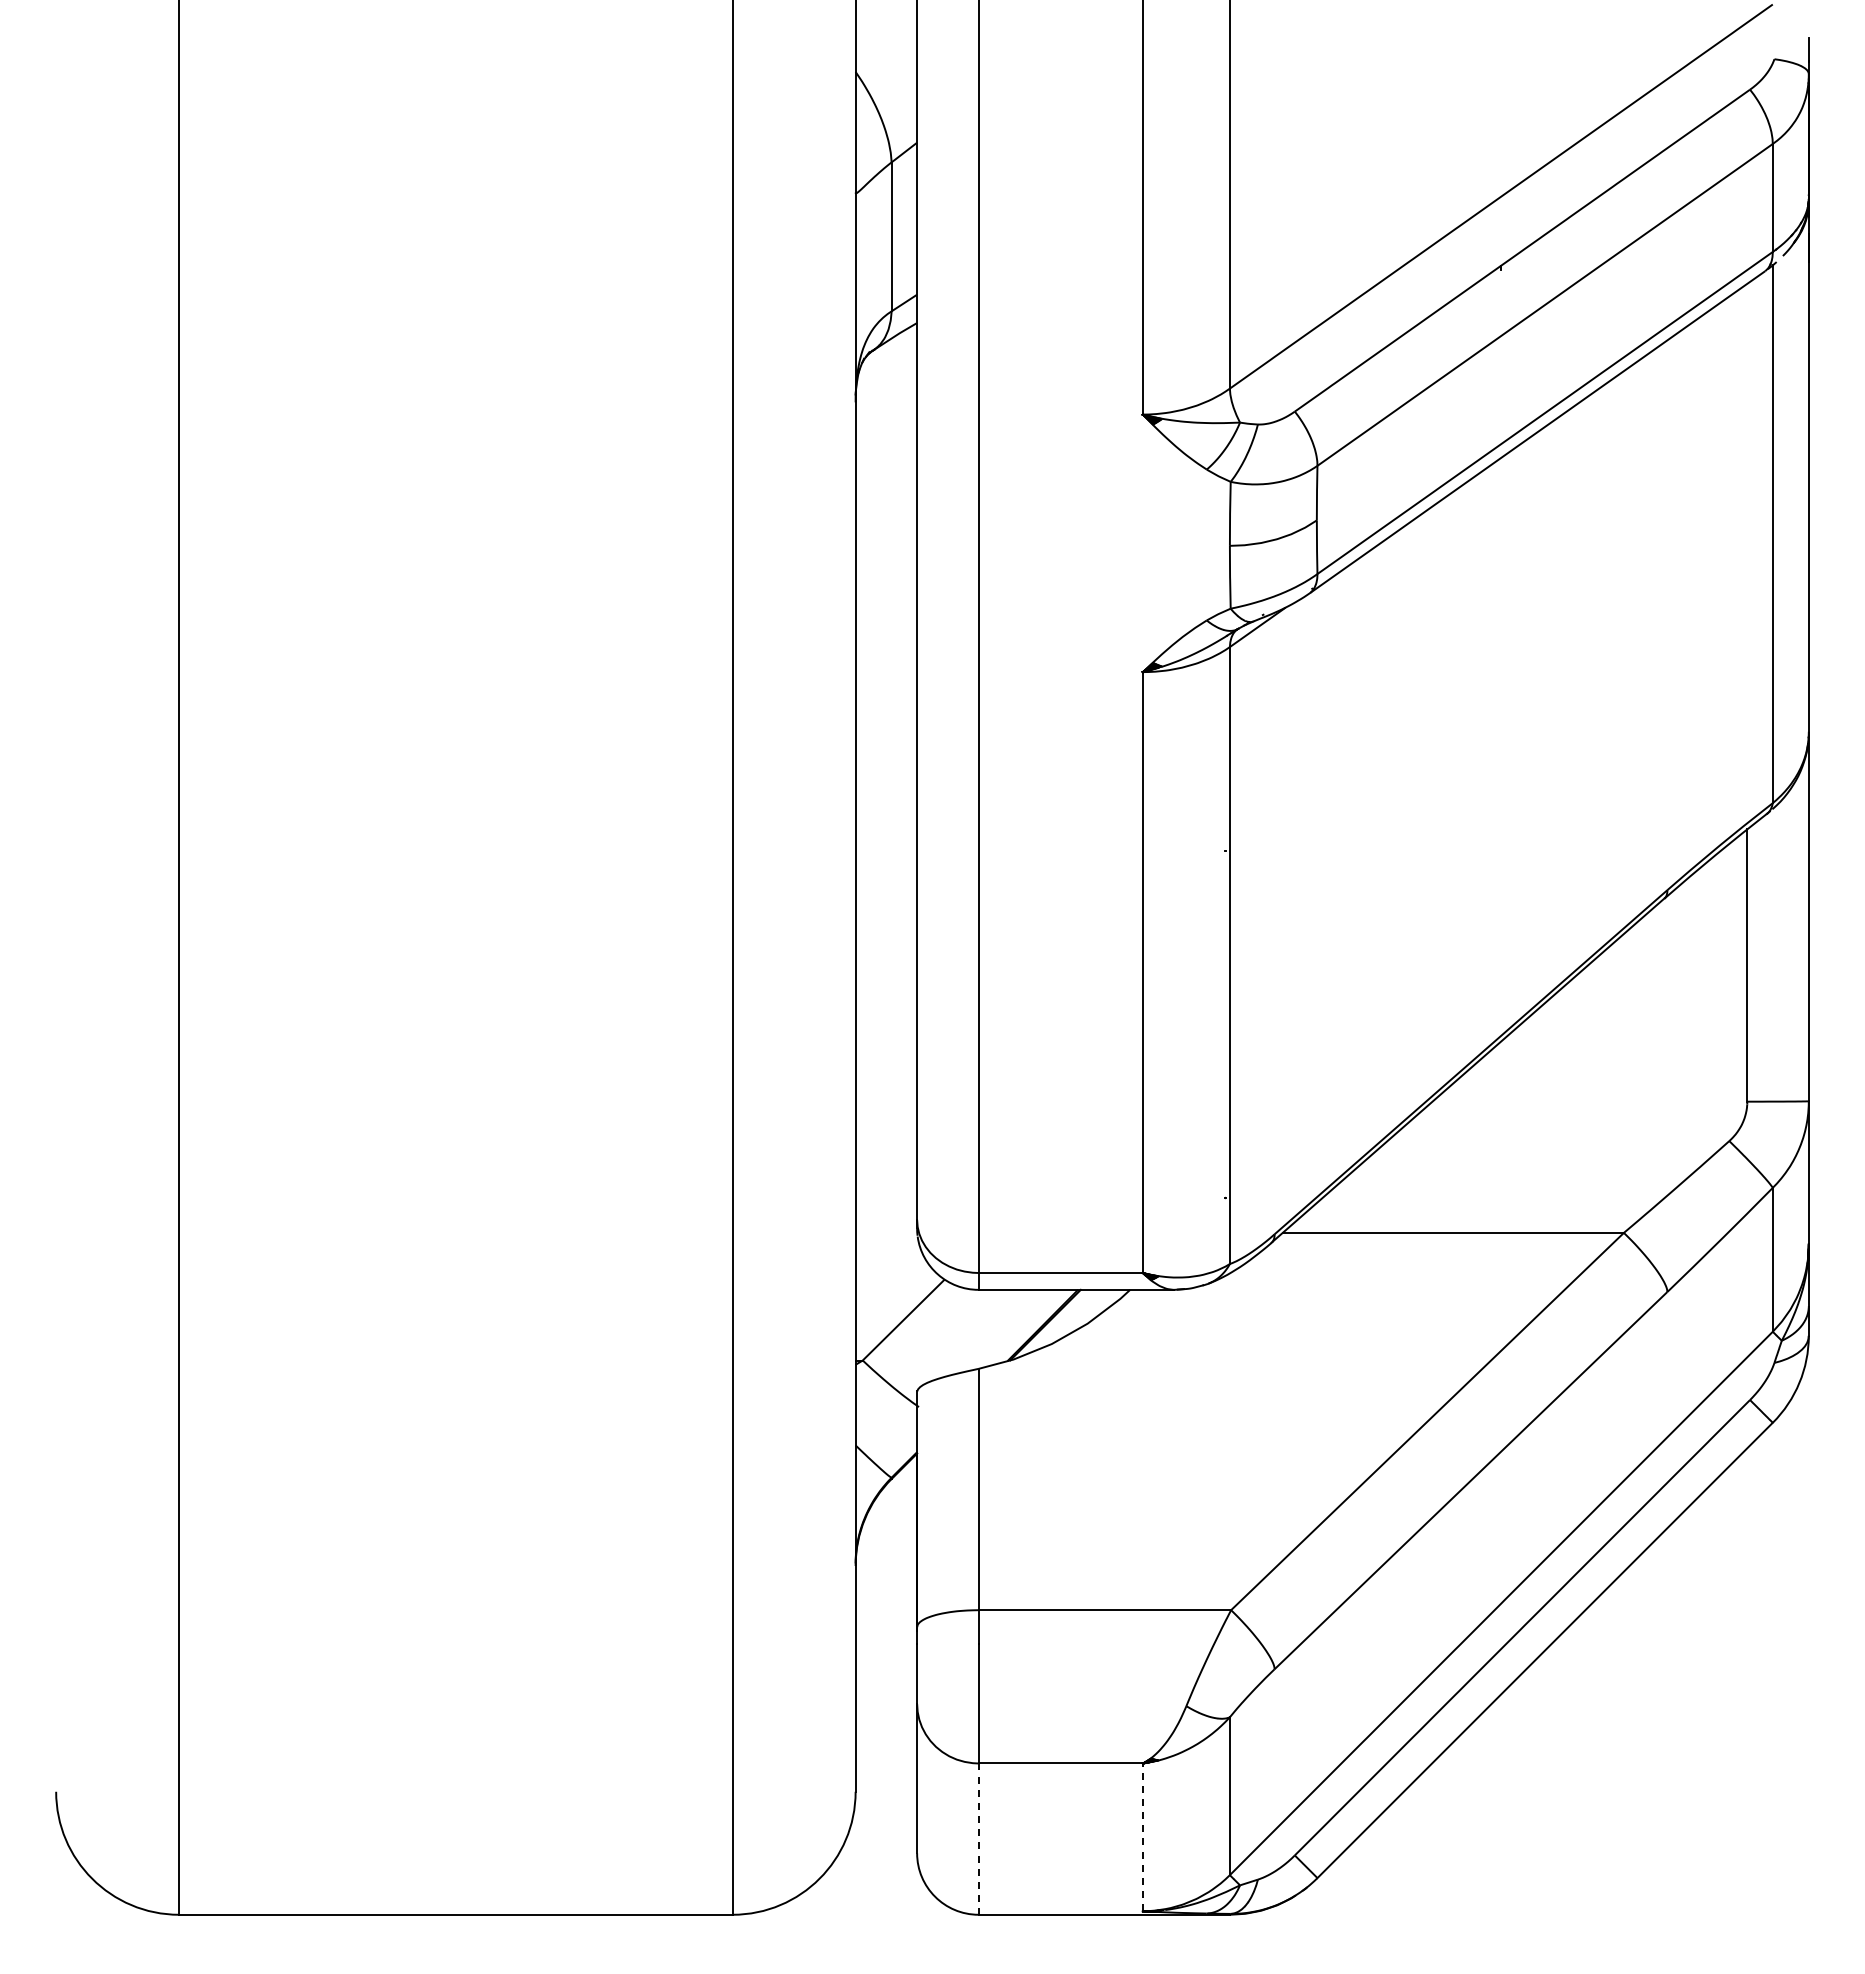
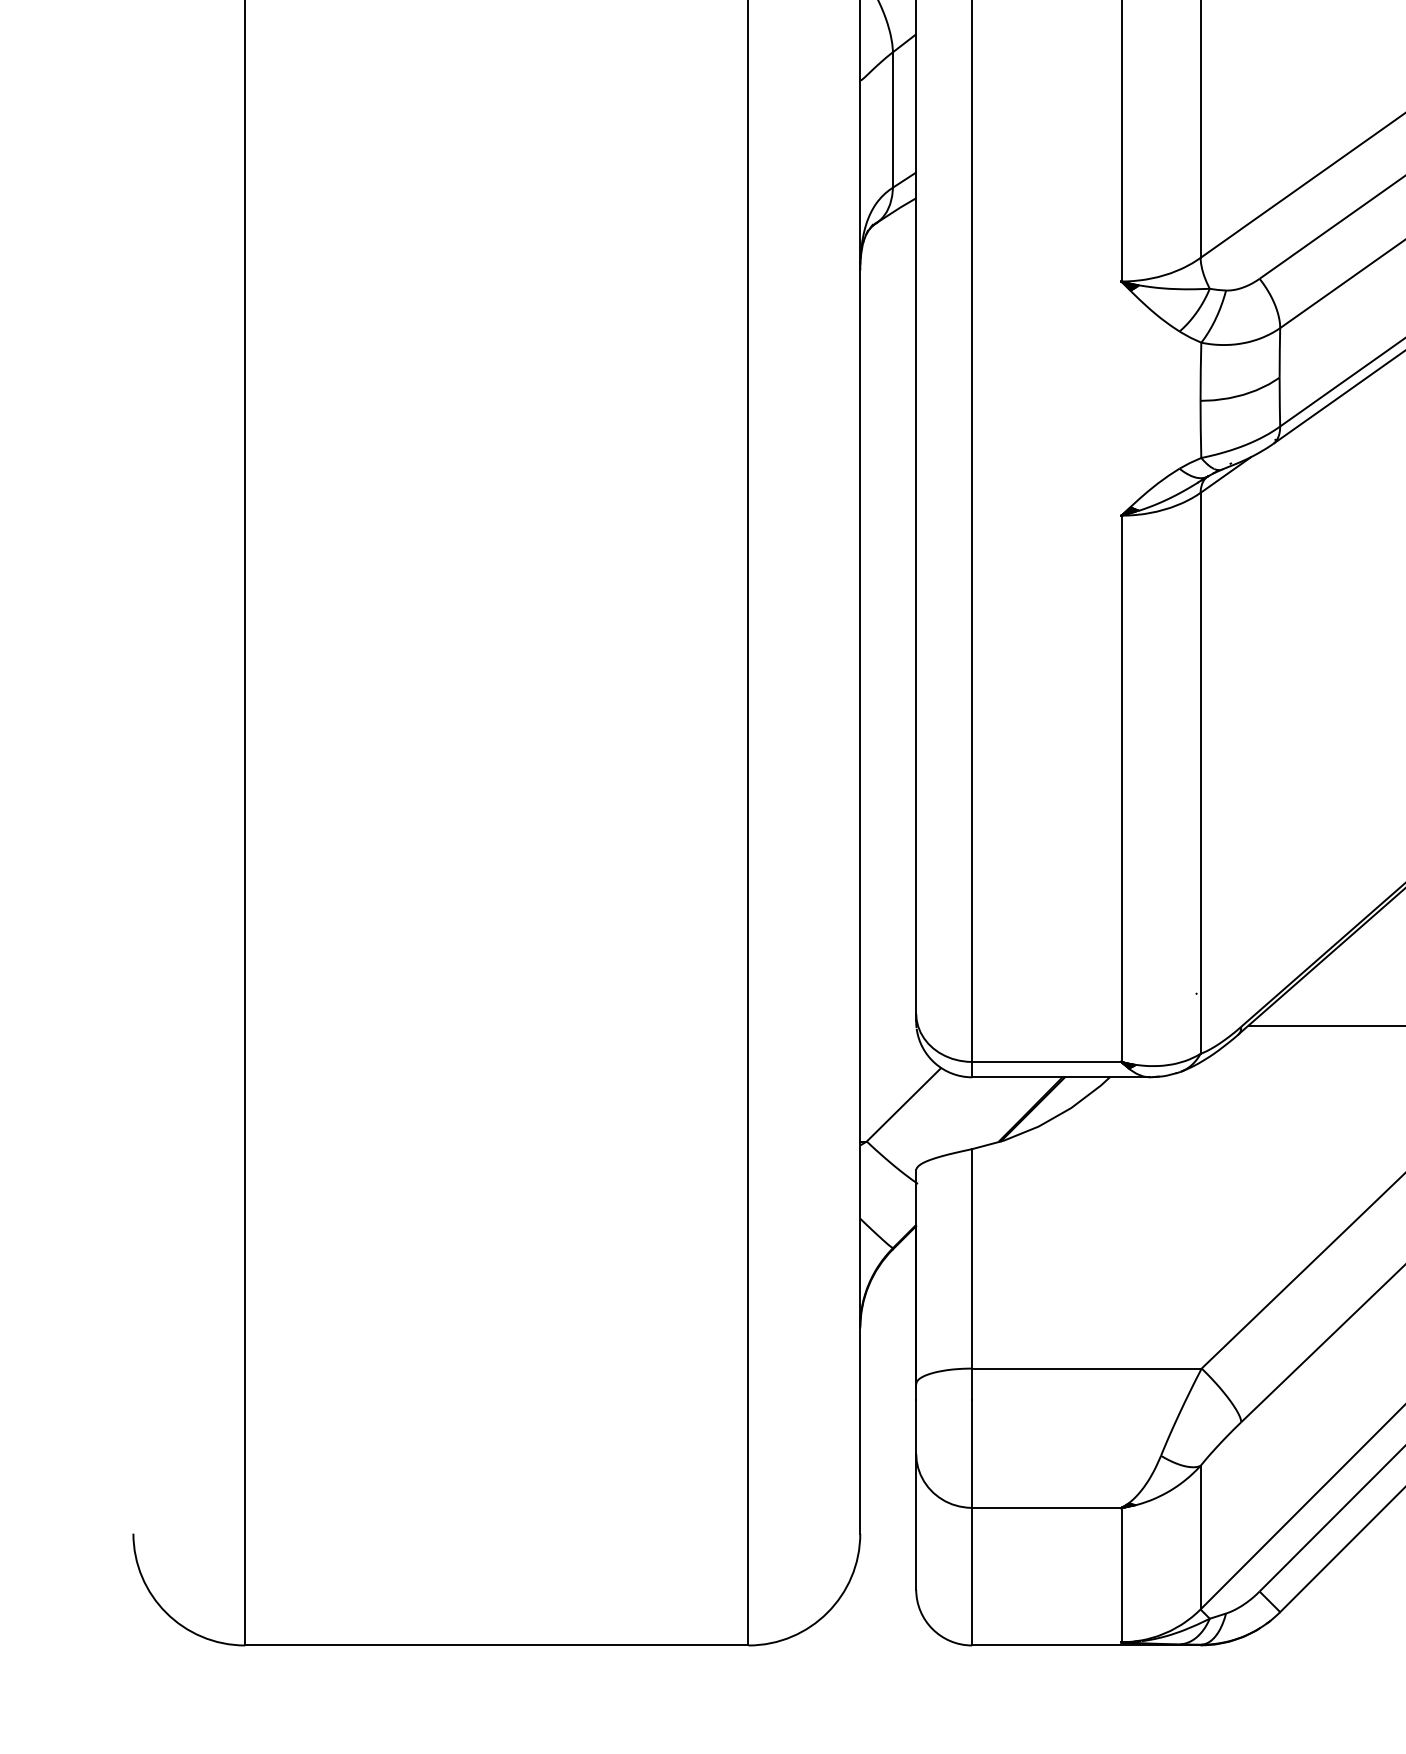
line: (1142, 1837) -> (1121, 1575), dashed -> solid
line: (978, 1839) -> (972, 1577), dashed -> solid

